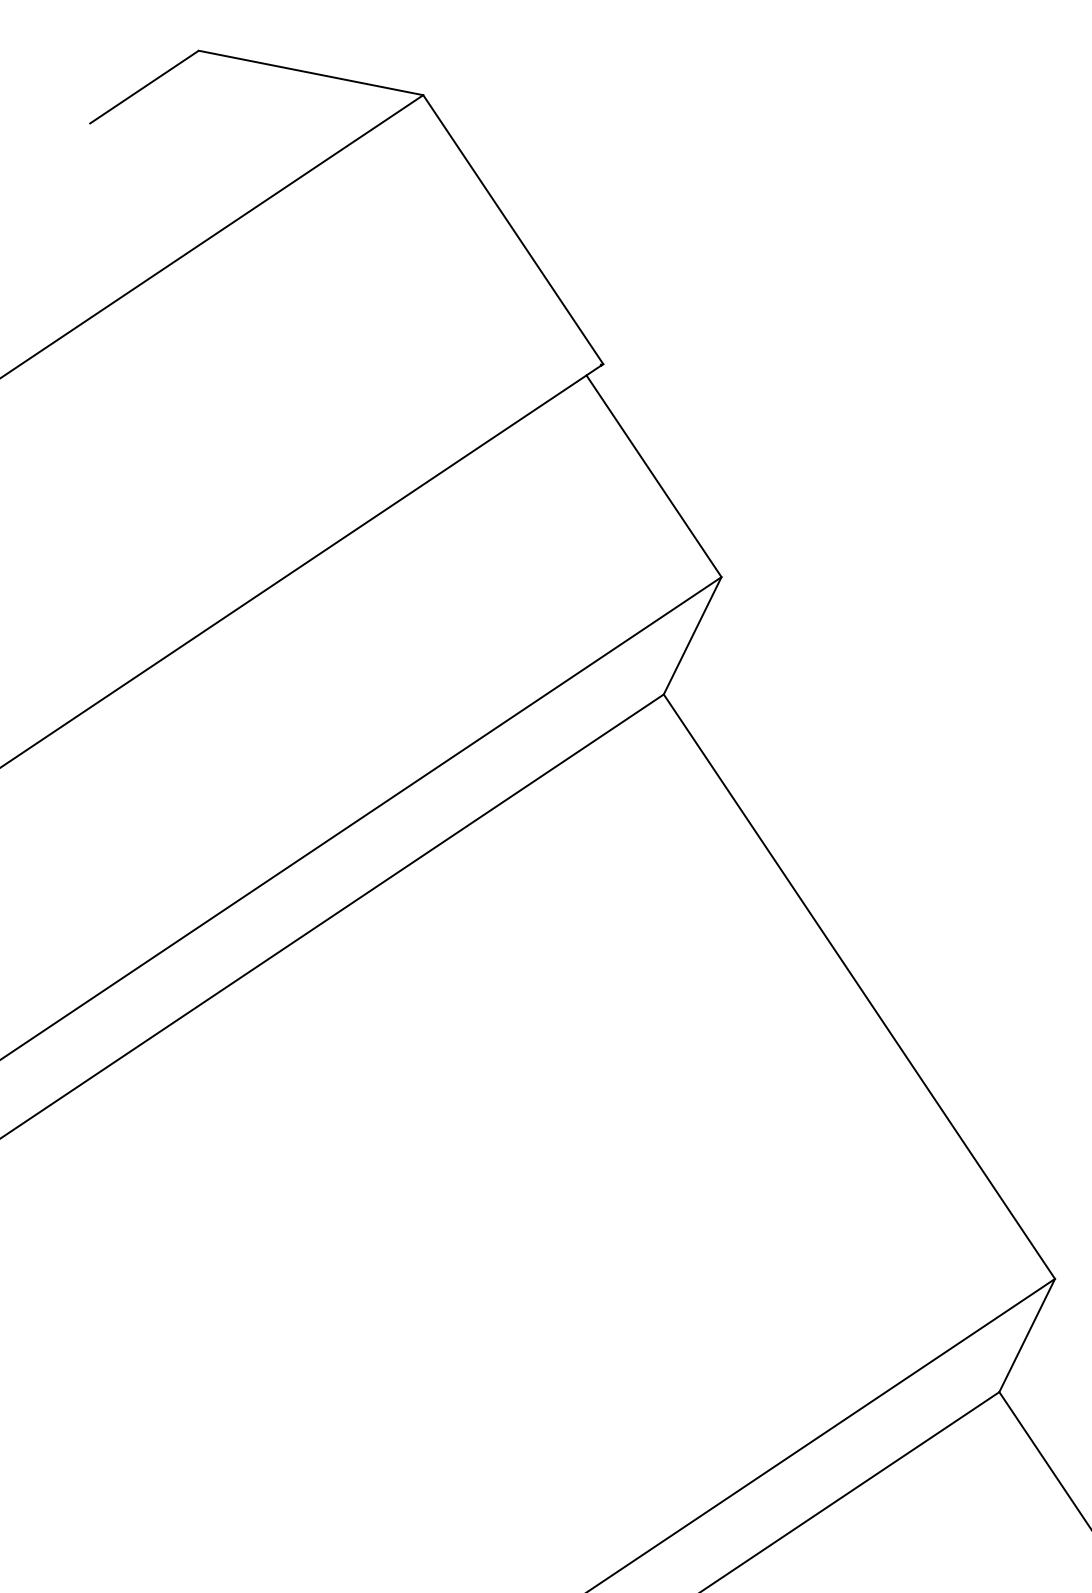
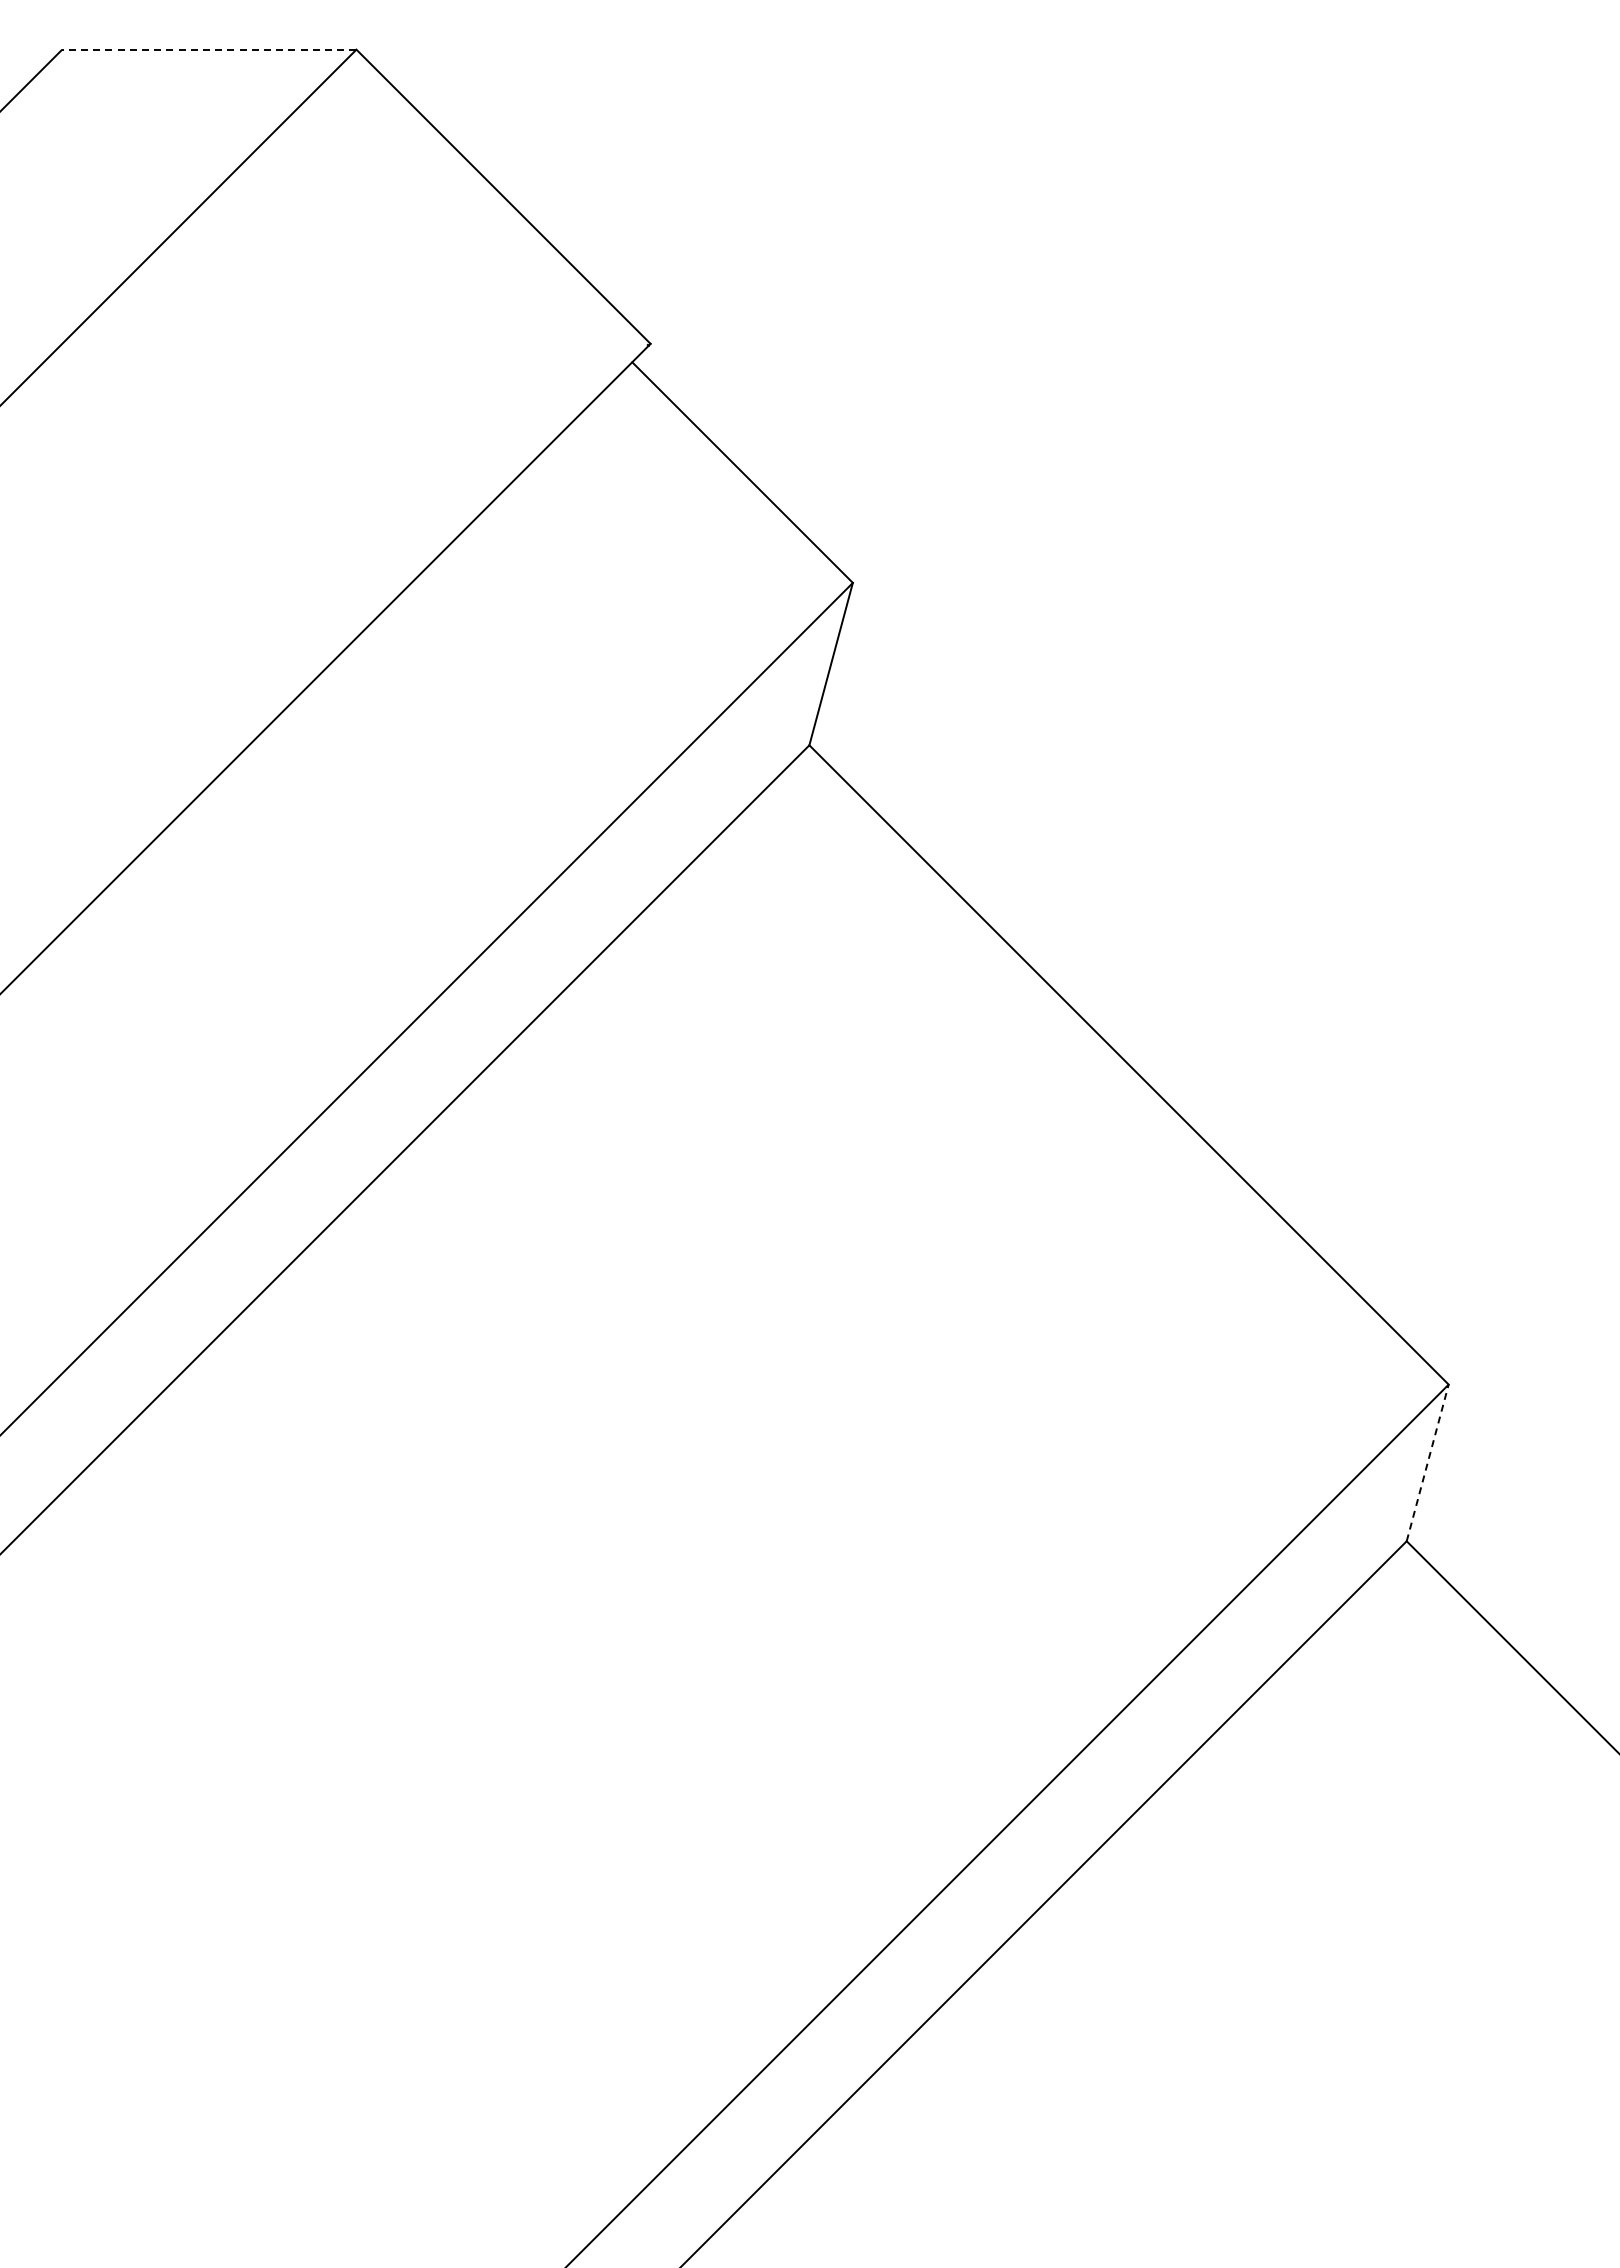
line: (310, 72) -> (208, 49), solid -> dashed
line: (1027, 1335) -> (1427, 1462), solid -> dashed

